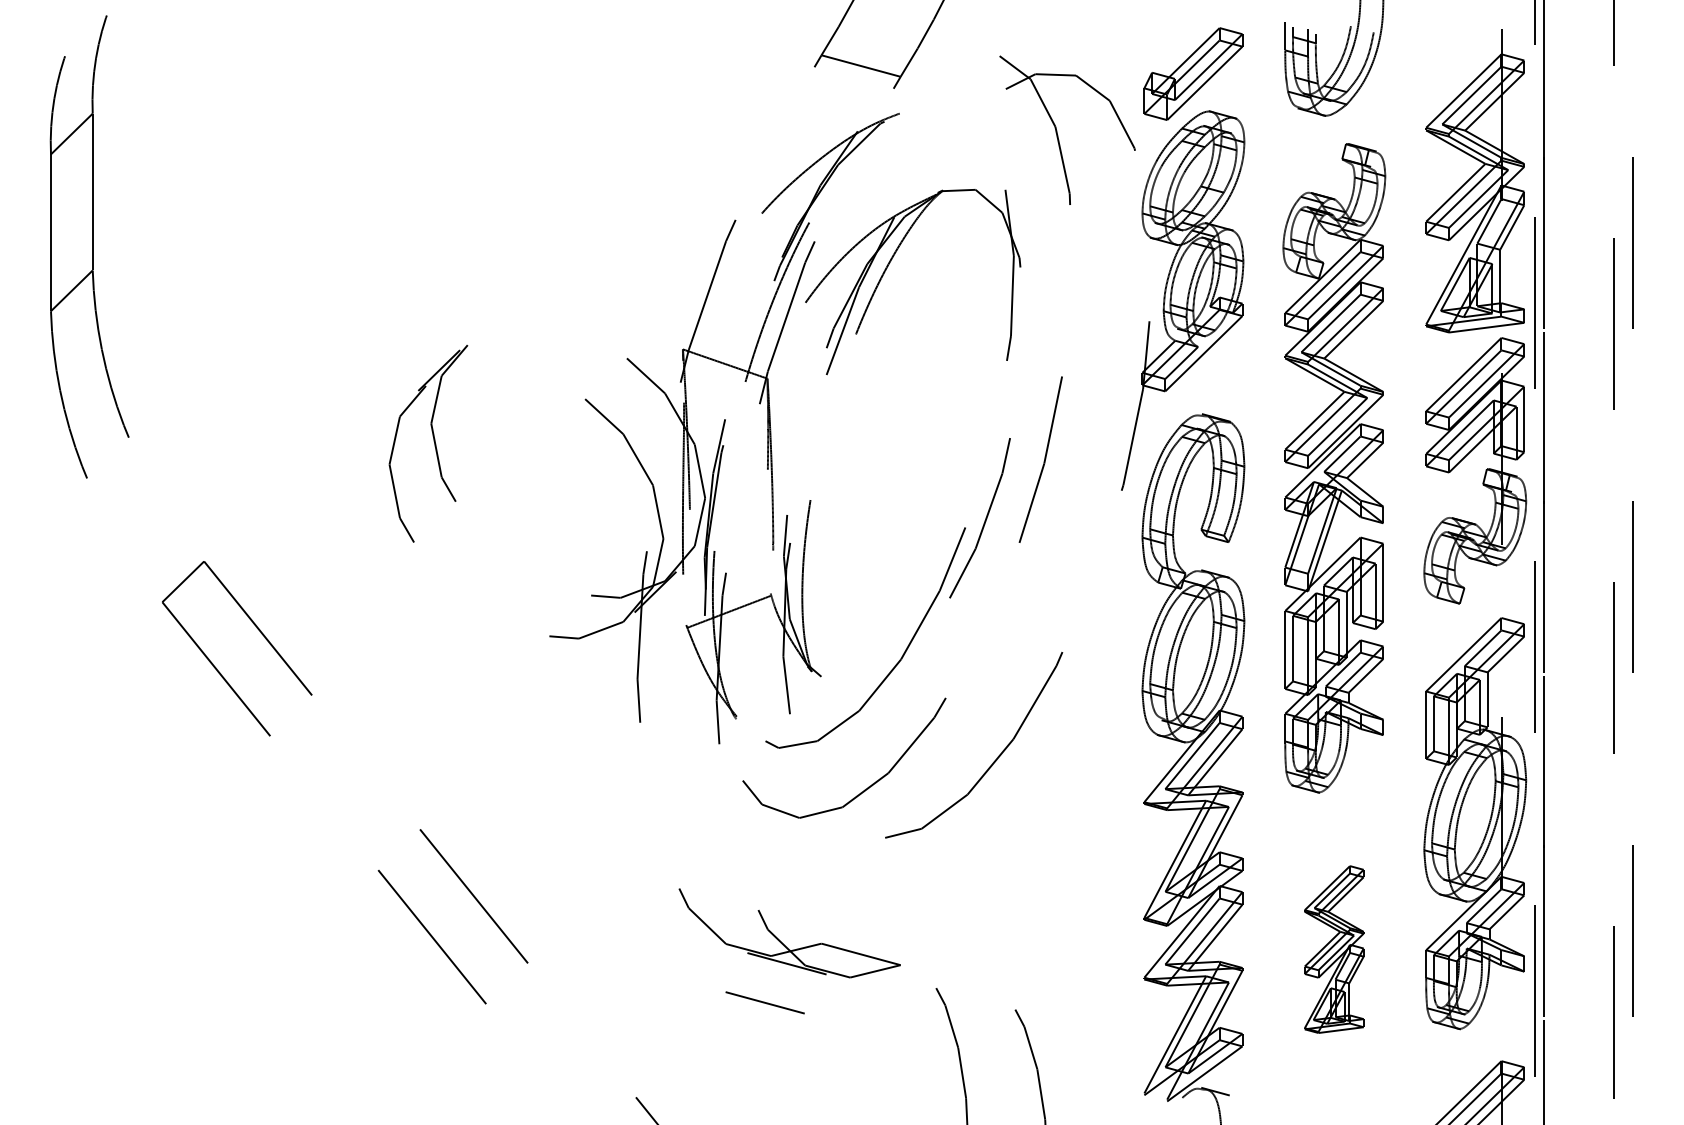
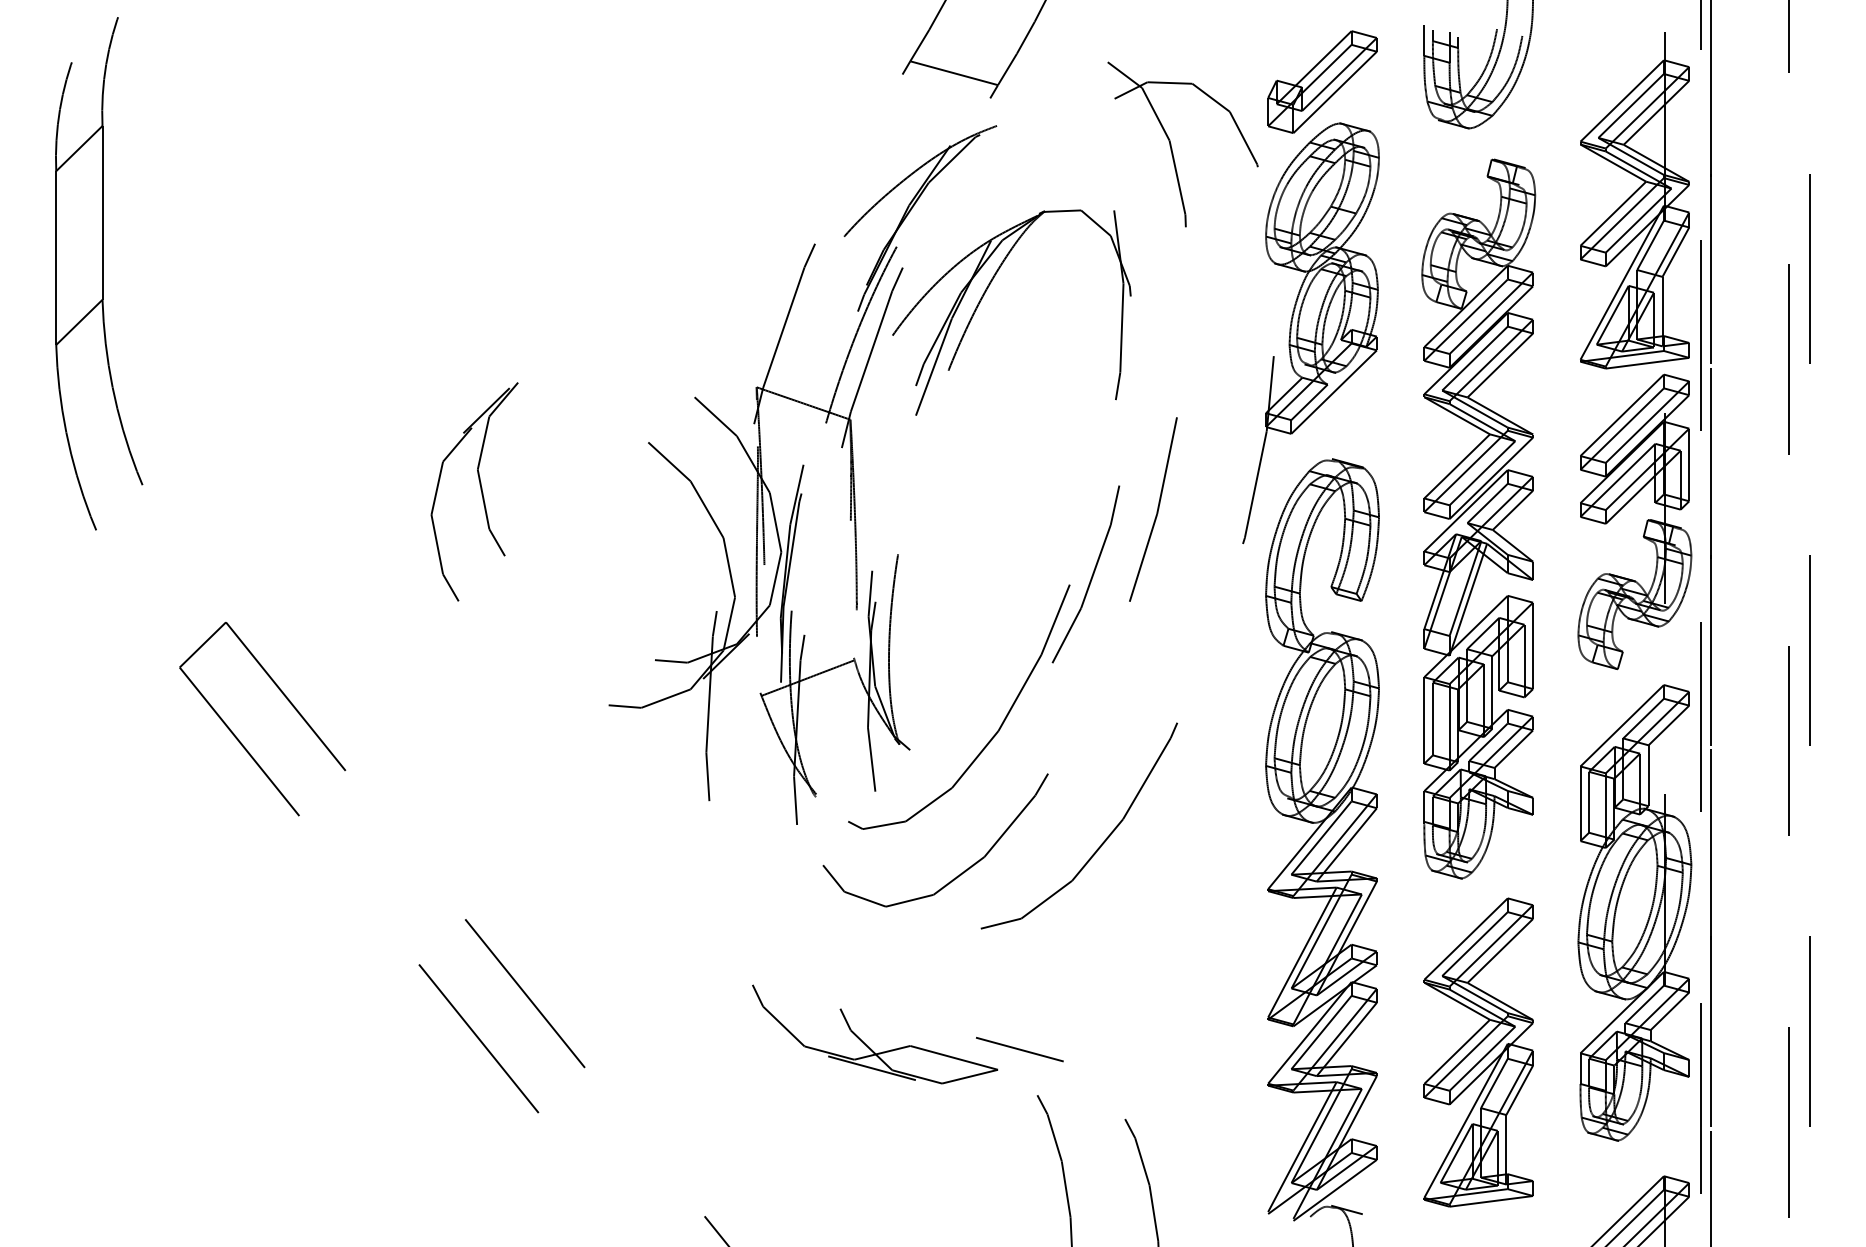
part: (1334, 949) -> (1478, 1052), size x1.67
line: (764, 1002) -> (1019, 1049), moved

